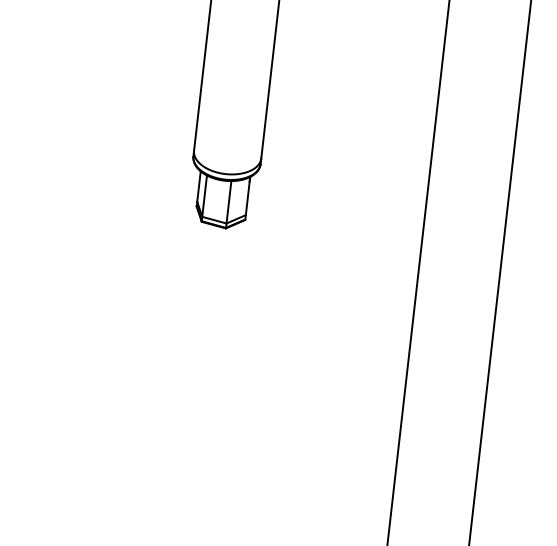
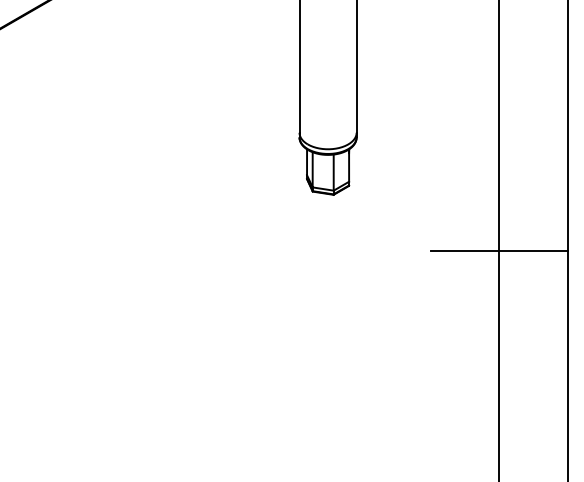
line: (413, 317) -> (499, 251), added

